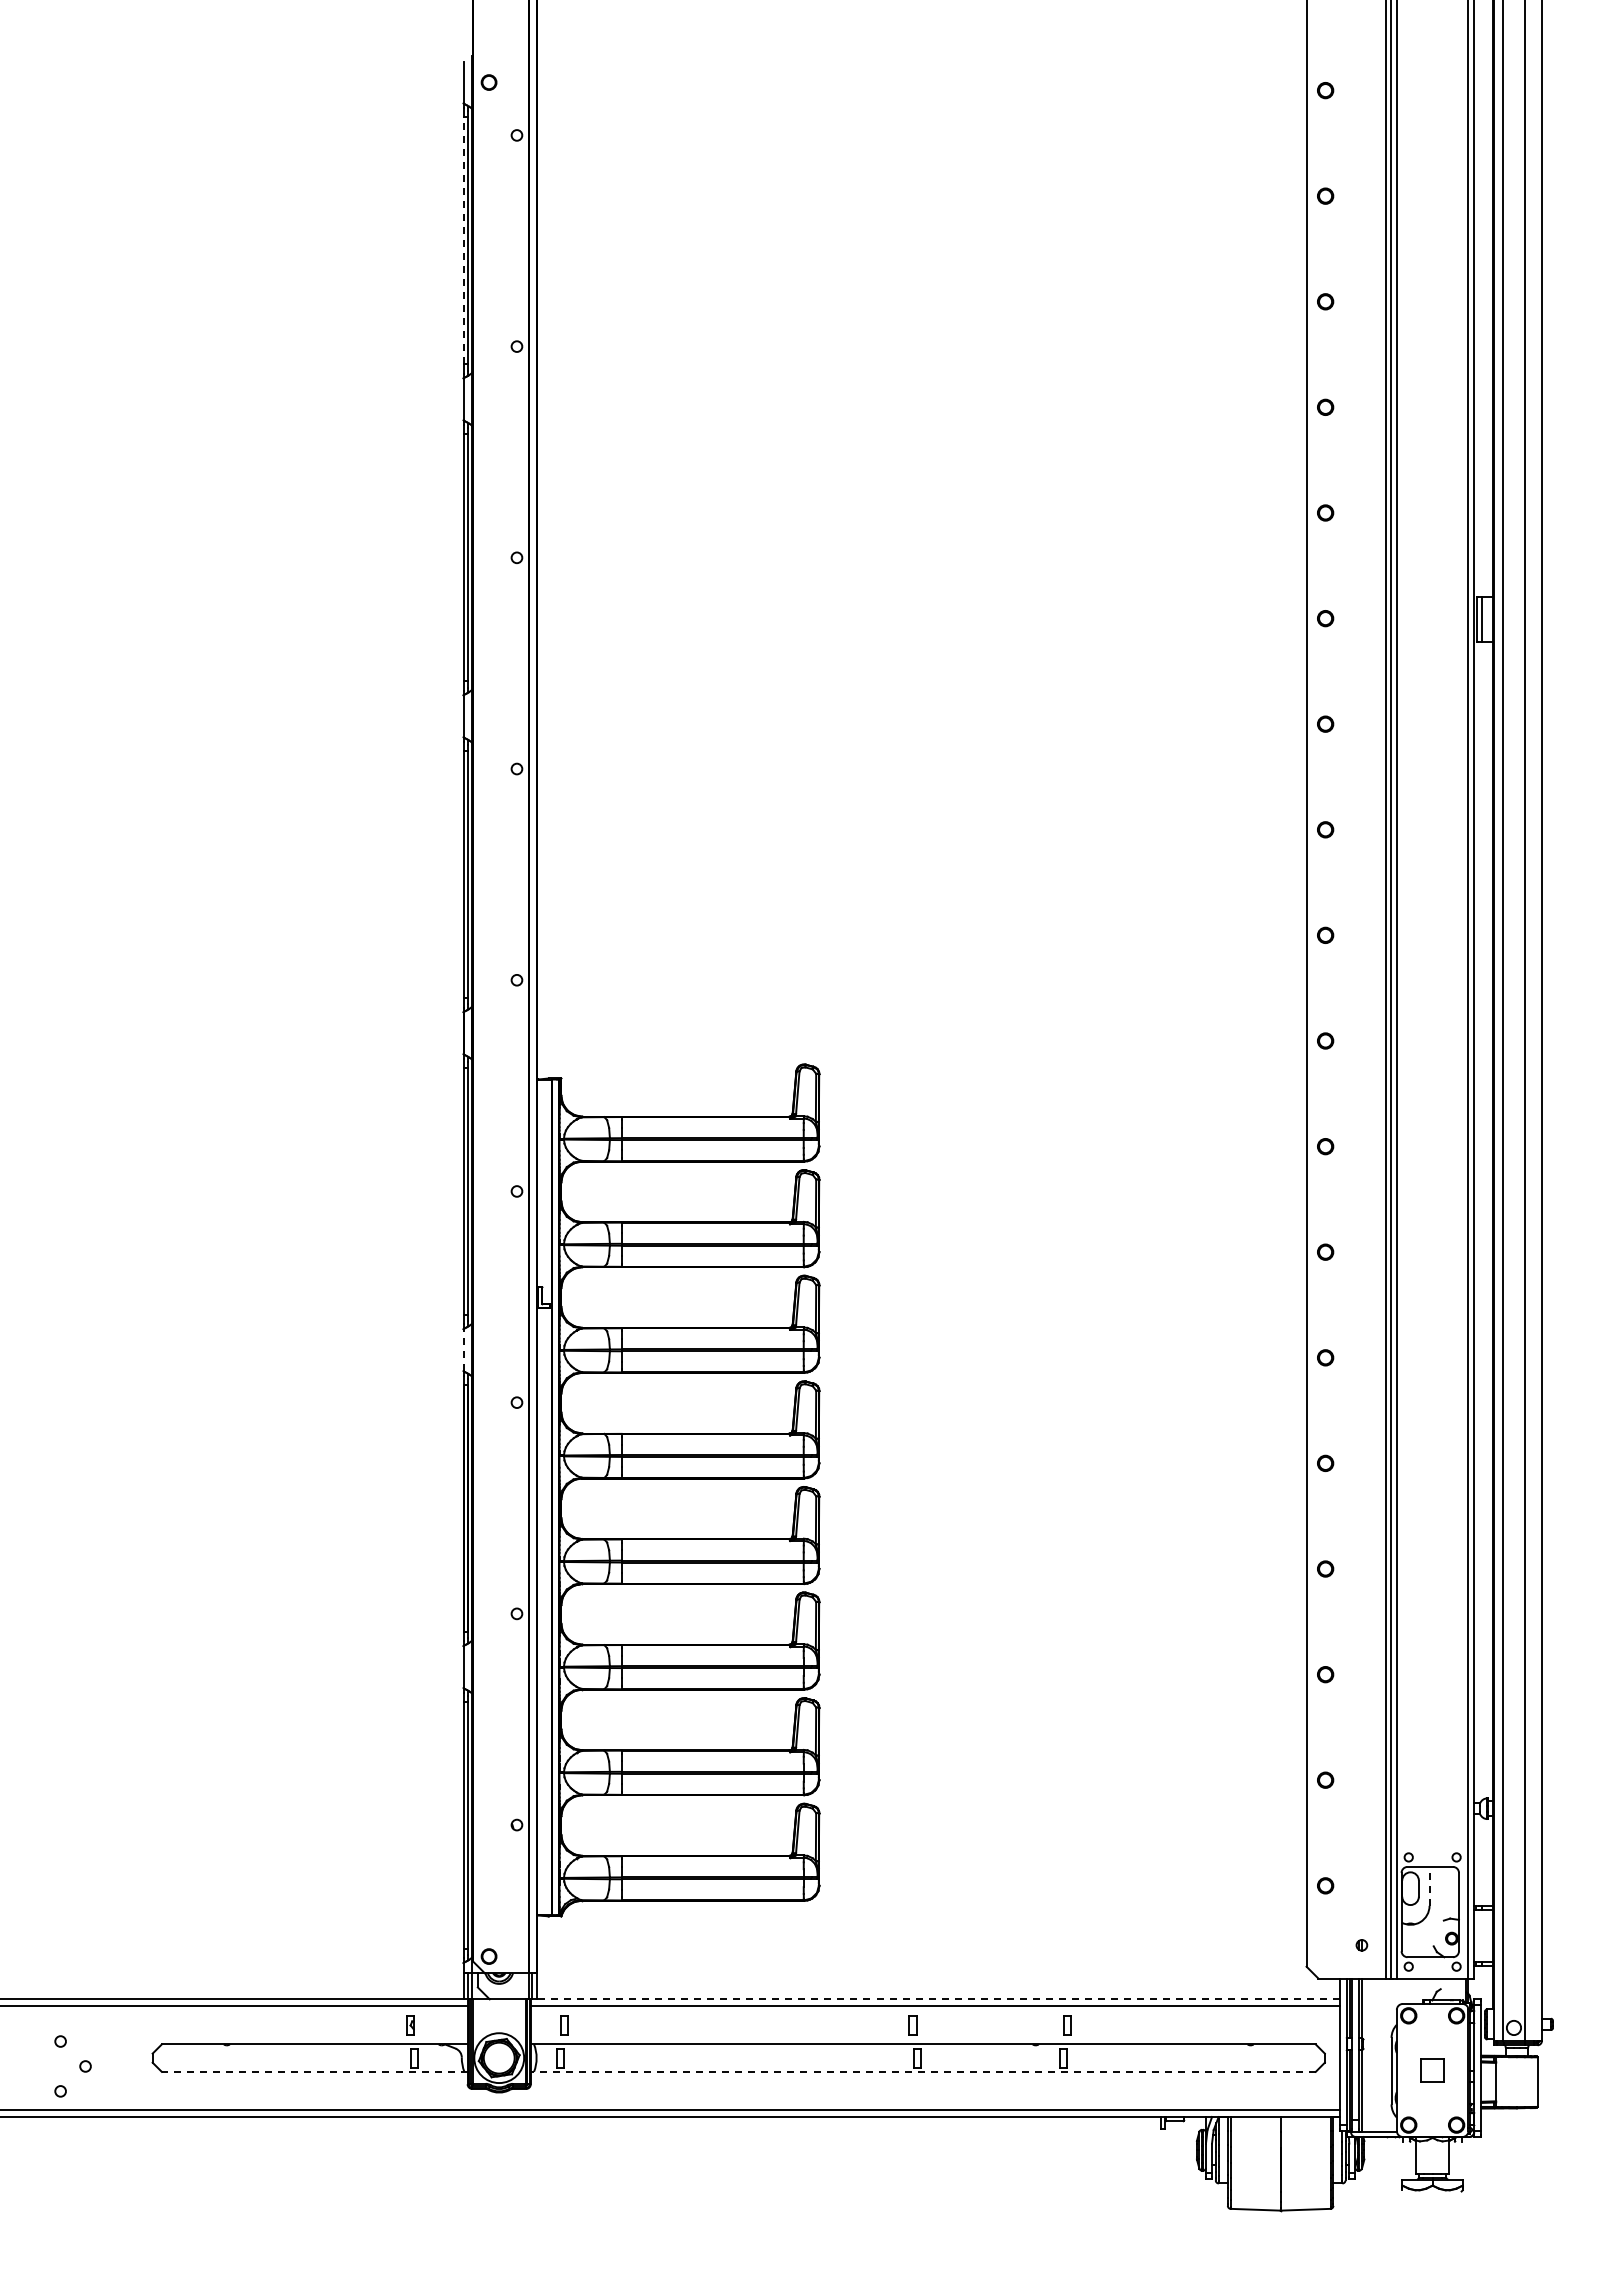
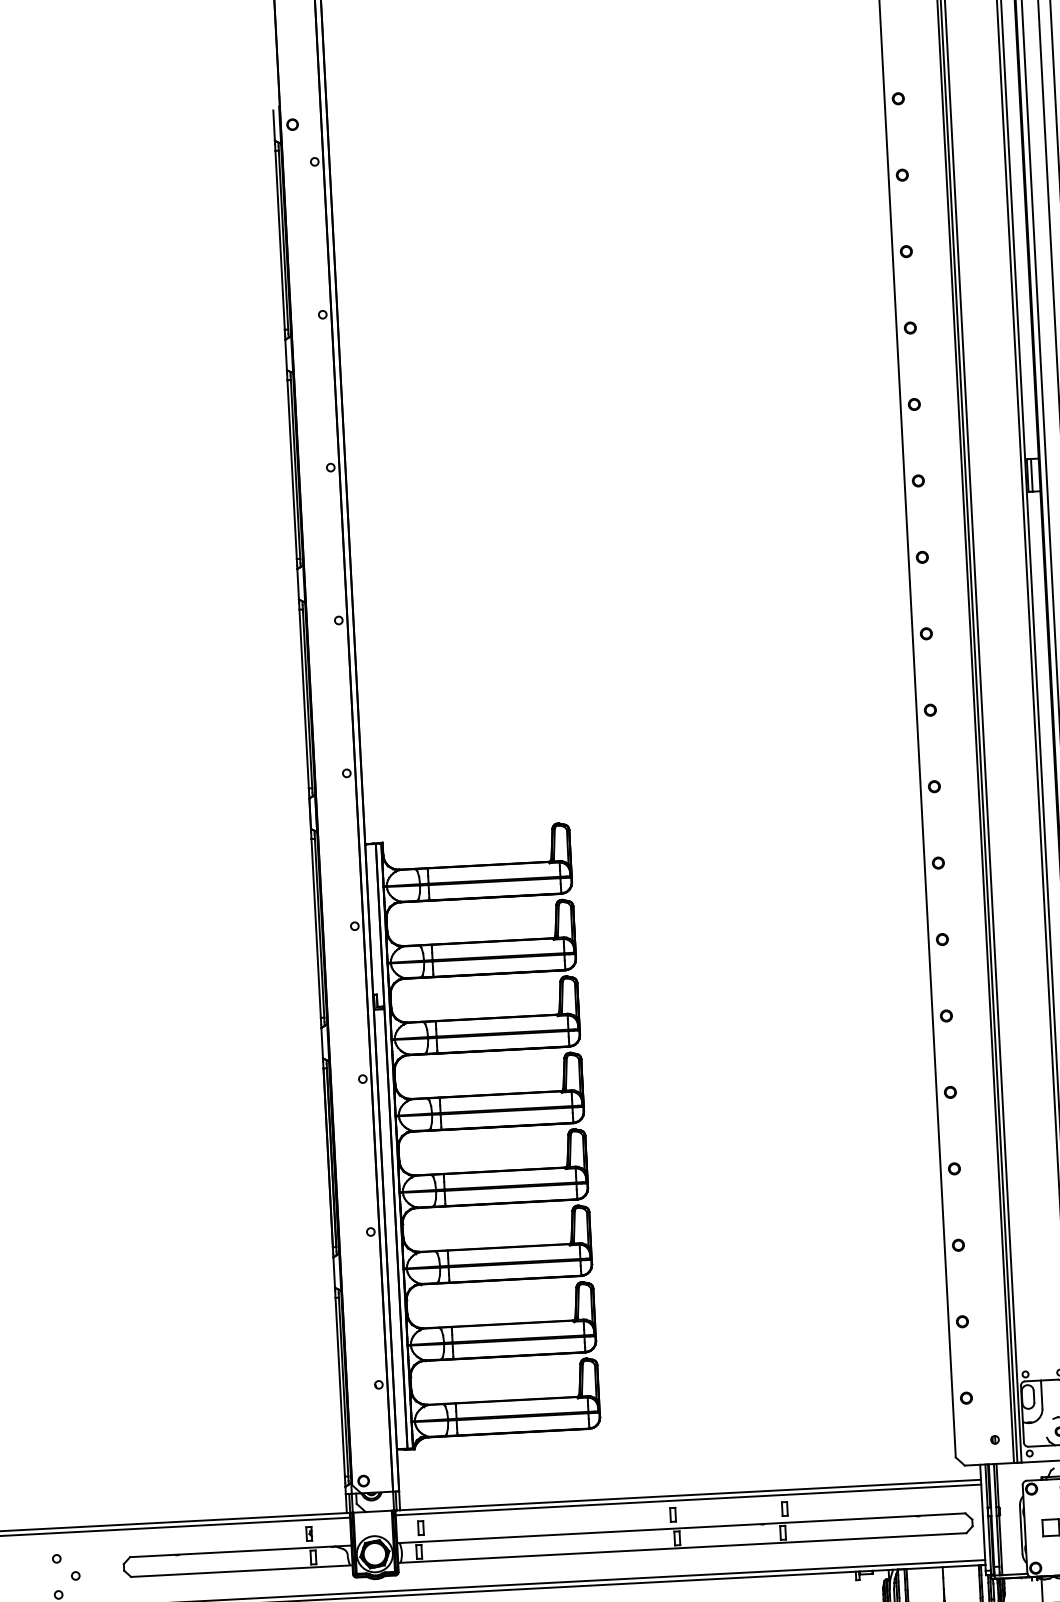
line: (463, 240) -> (280, 239), dashed -> solid
line: (463, 1350) -> (322, 1043), dashed -> solid
line: (1429, 1885) -> (1041, 1393), dashed -> solid
line: (937, 1999) -> (689, 1495), dashed -> solid
line: (314, 2071) -> (241, 1570), dashed -> solid
line: (922, 2071) -> (681, 1547), dashed -> solid

